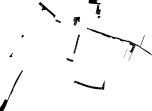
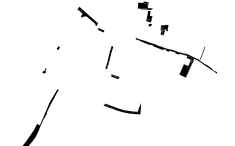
part: (76, 21) -> (164, 30), moved
line: (76, 43) -> (109, 57), moved
fill: (127, 54) -> (184, 70), added
part: (88, 84) -> (121, 108), moved

